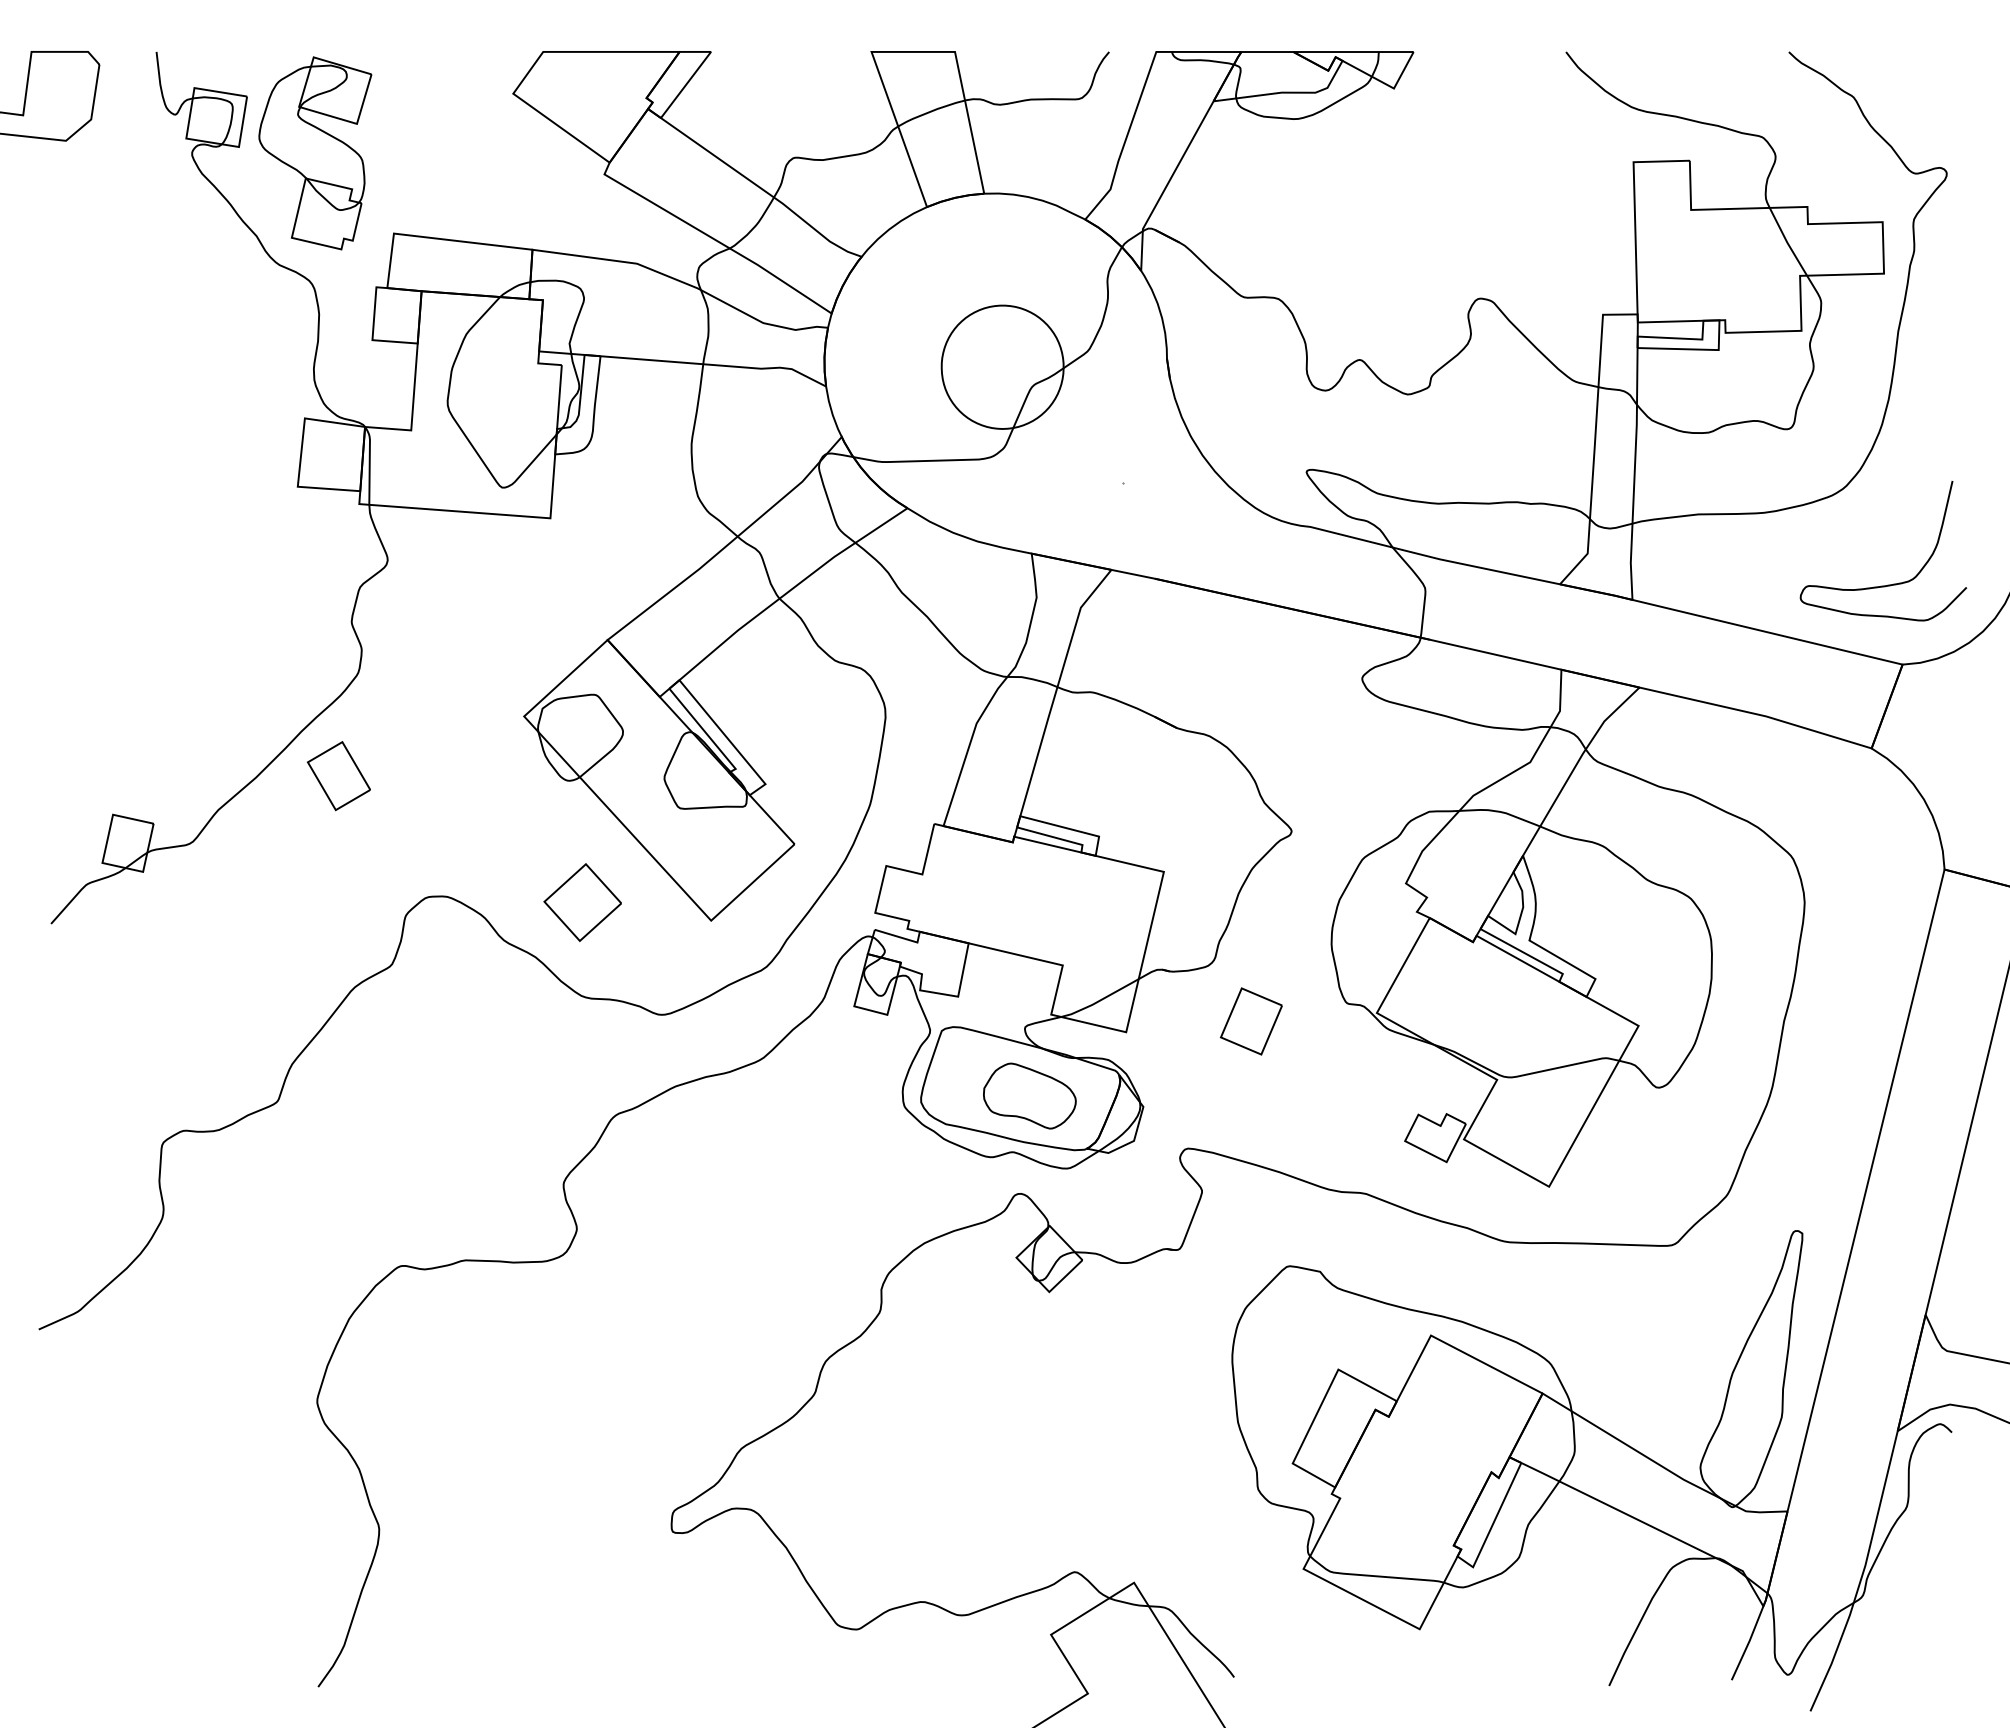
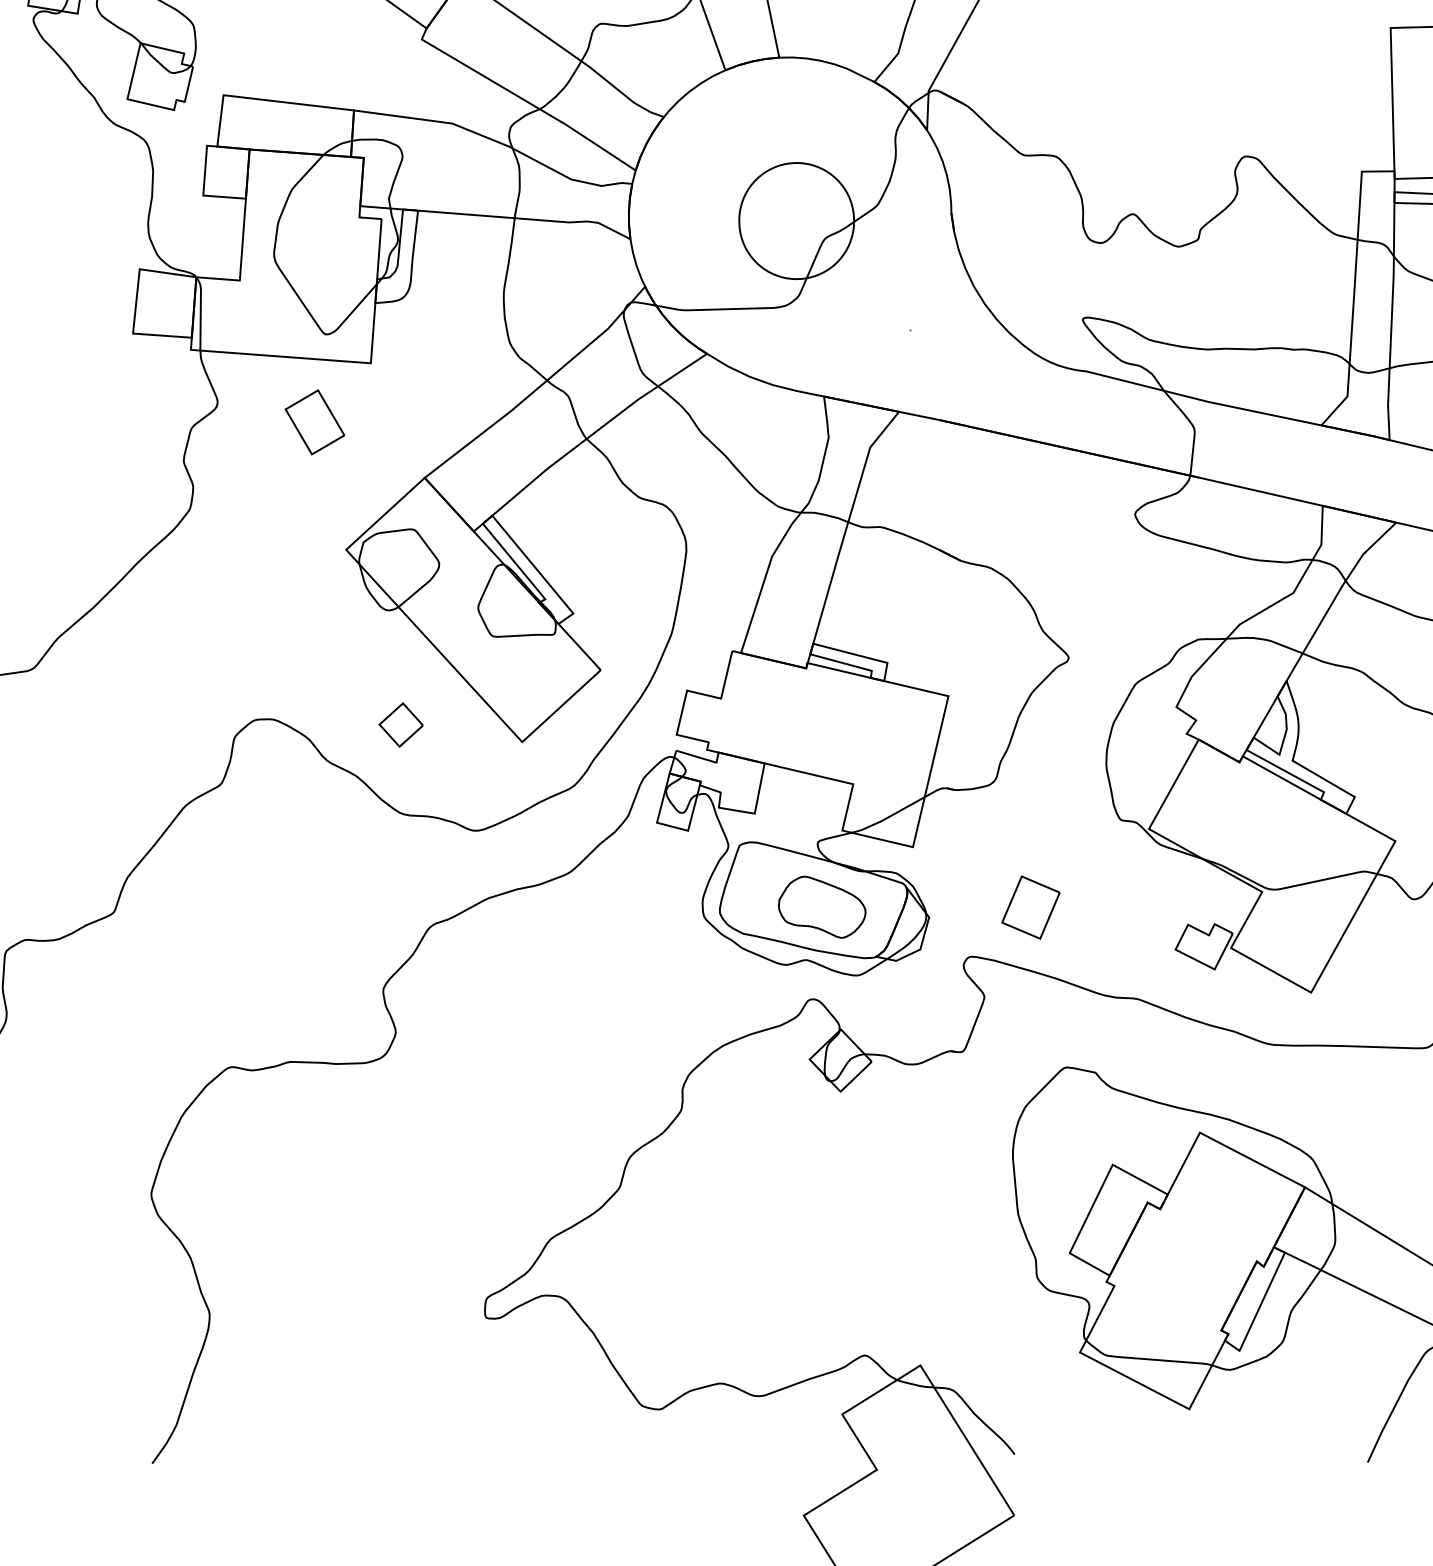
part: (338, 776) -> (314, 422), moved
part: (582, 902) -> (401, 724), size x0.6
part: (1251, 1021) -> (1030, 907), moved

